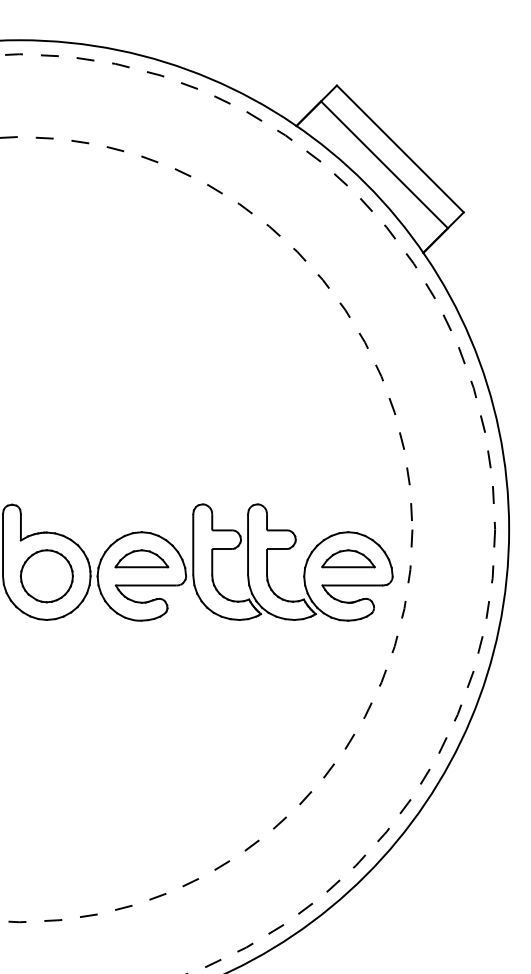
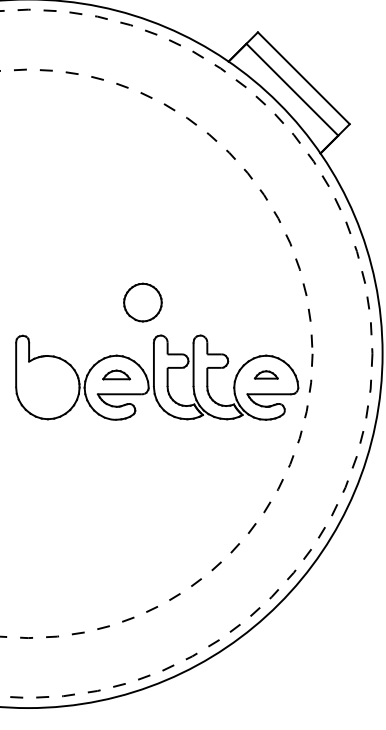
part: (141, 558) -> (116, 374), size x0.7
part: (348, 558) -> (266, 374), size x0.6
part: (46, 576) -> (142, 302), moved

